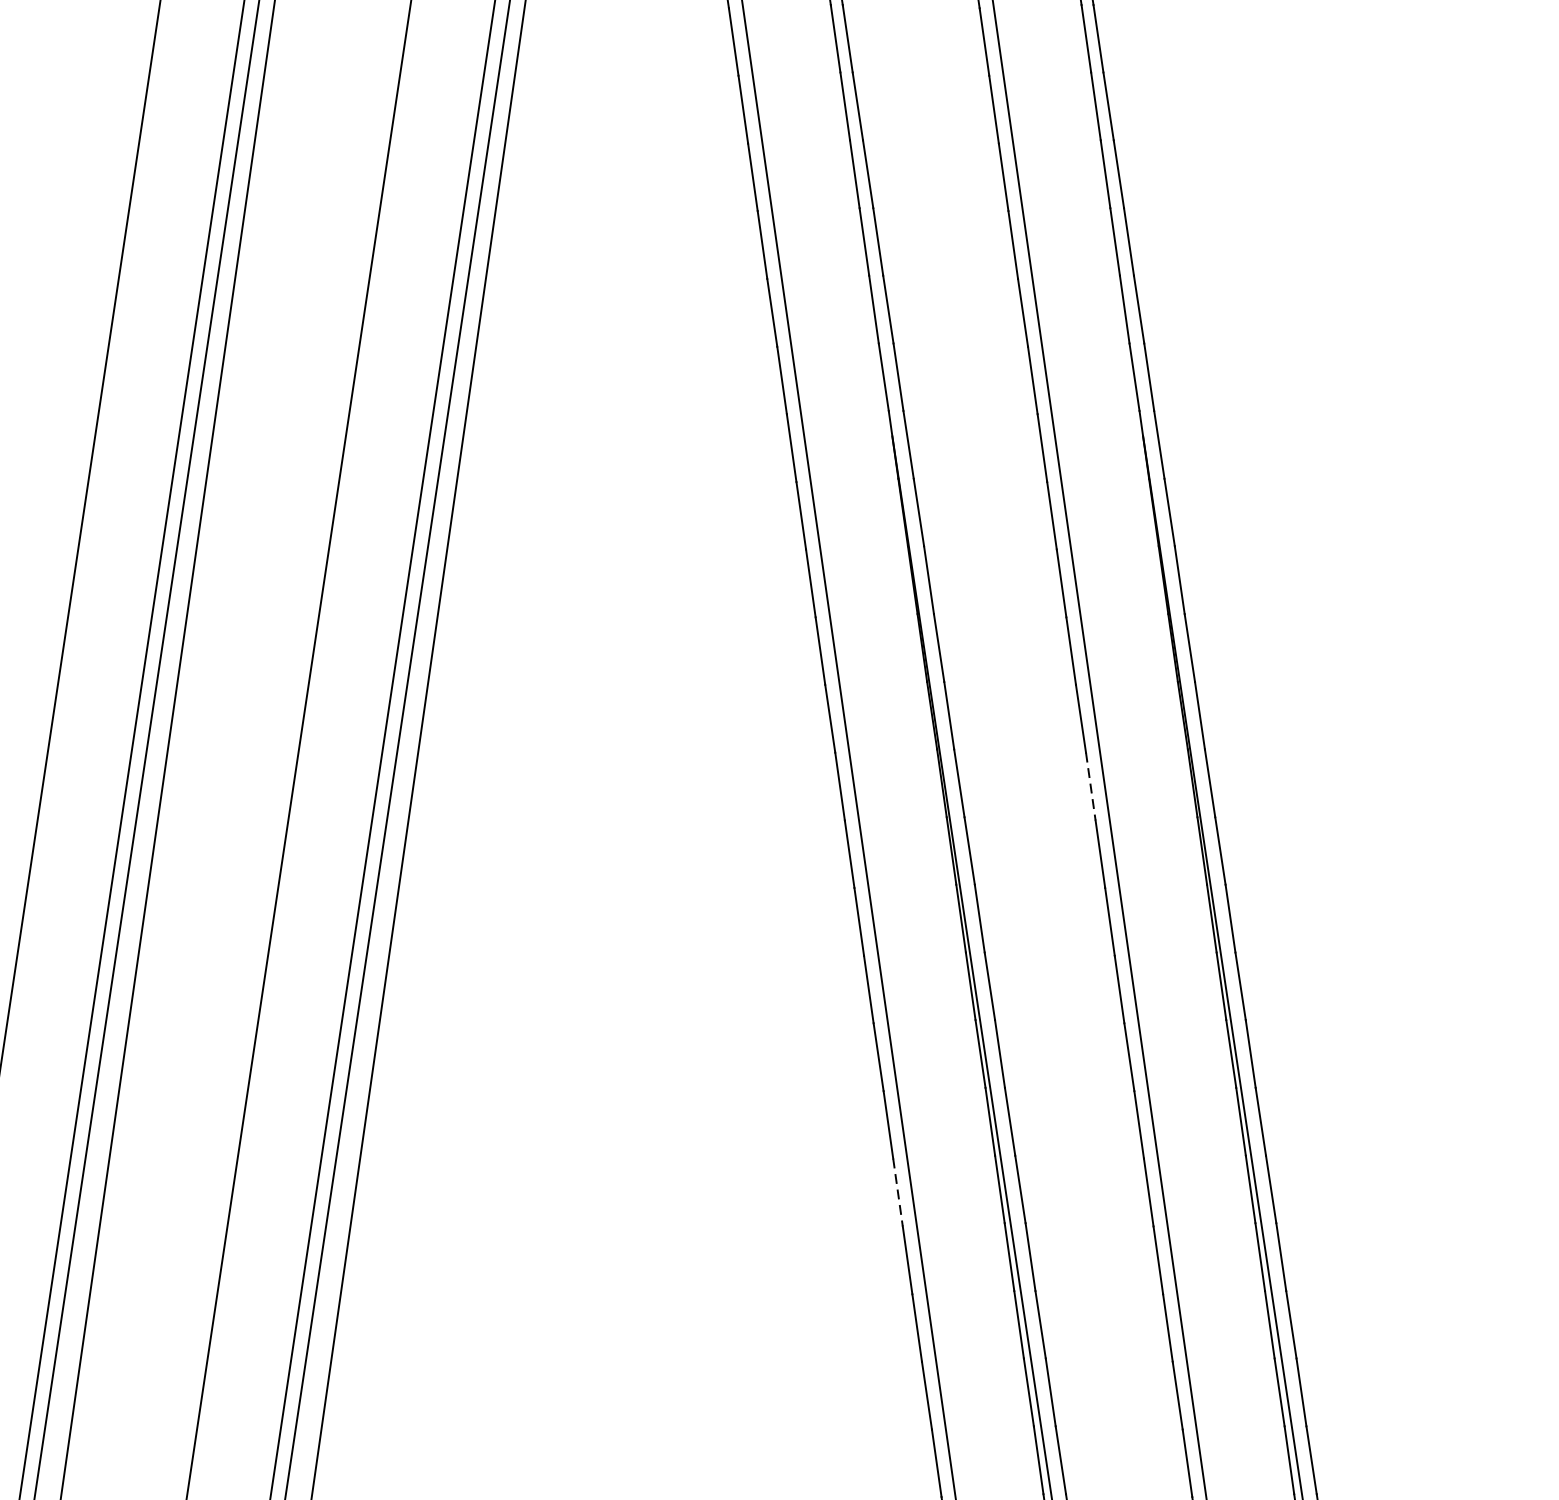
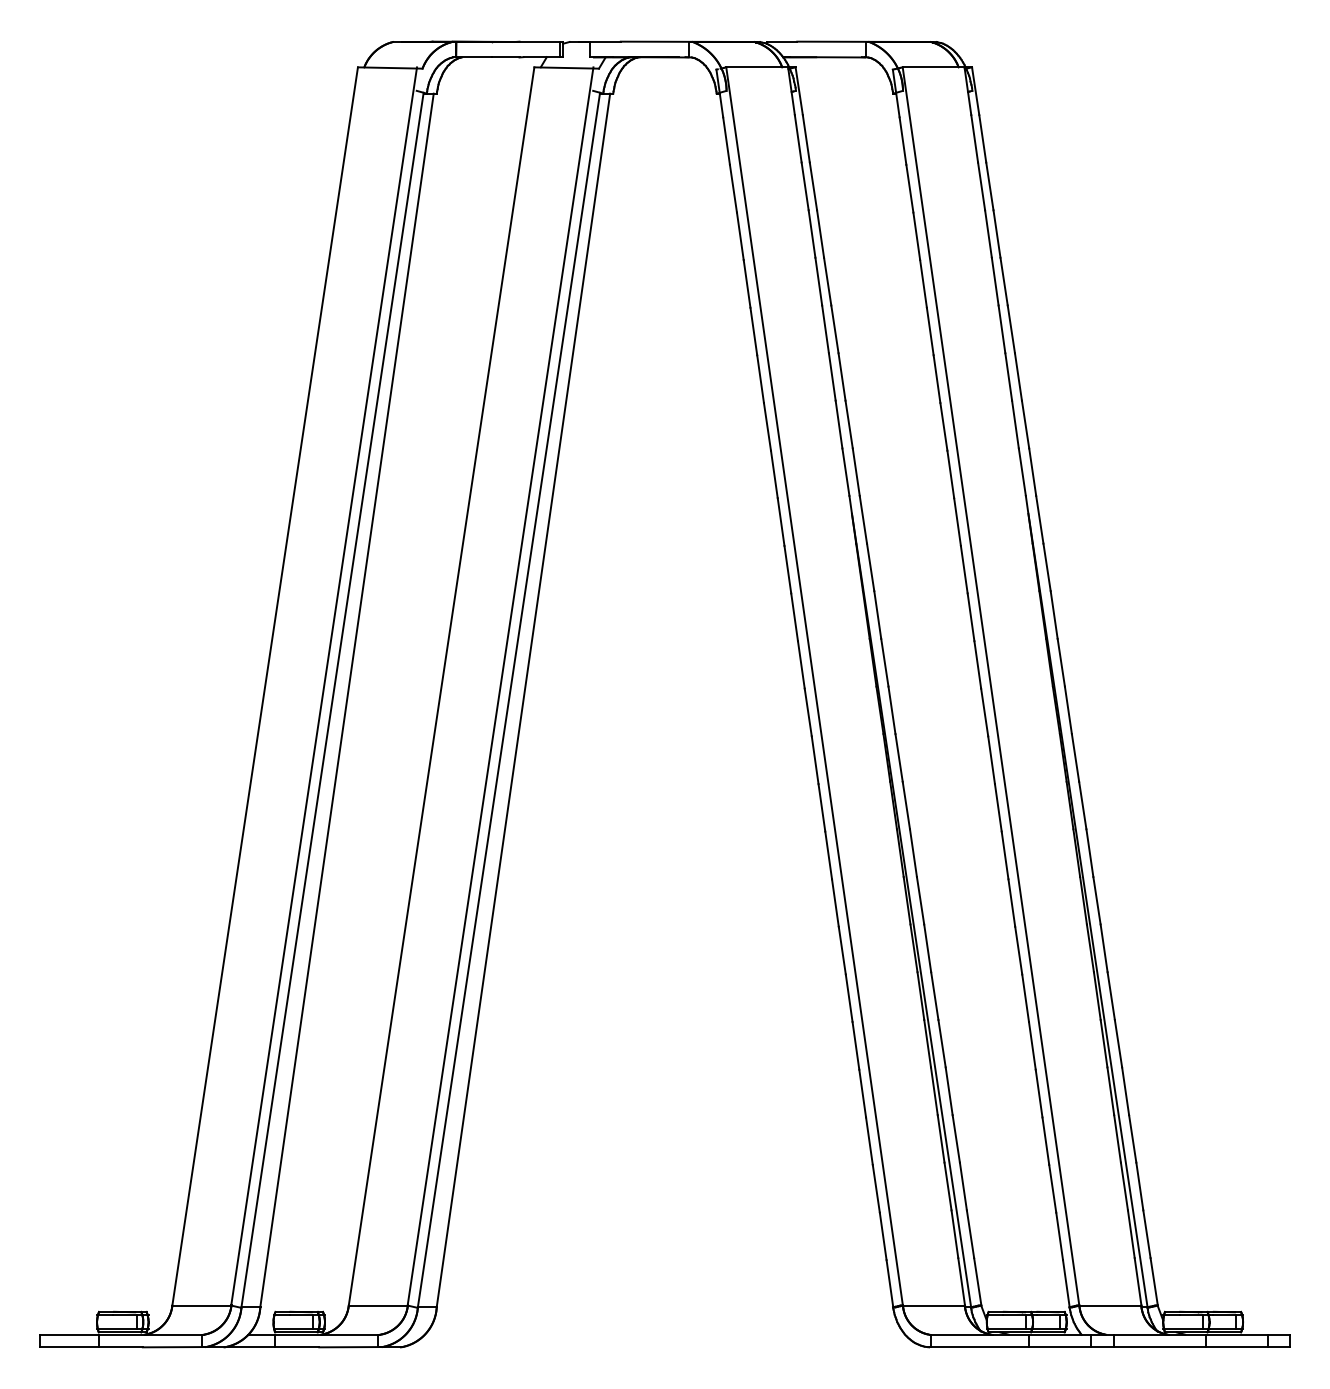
line: (1090, 786) -> (991, 760), dashed -> solid
line: (898, 1193) -> (856, 1046), dashed -> solid

